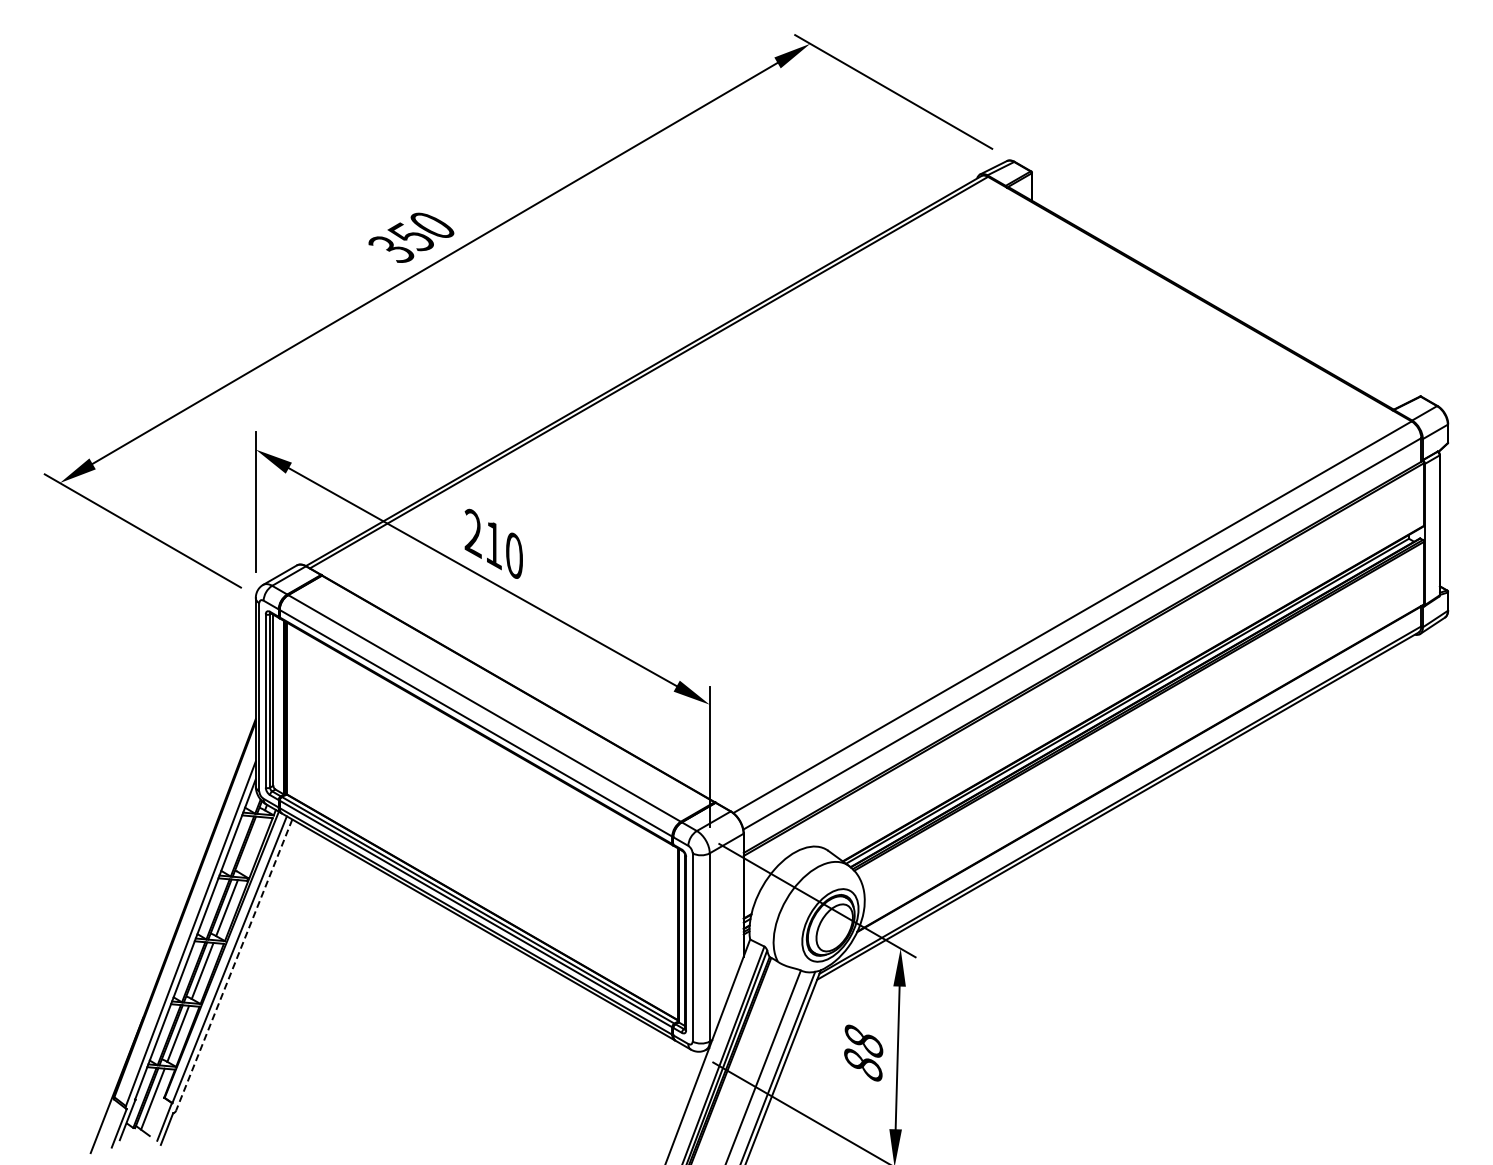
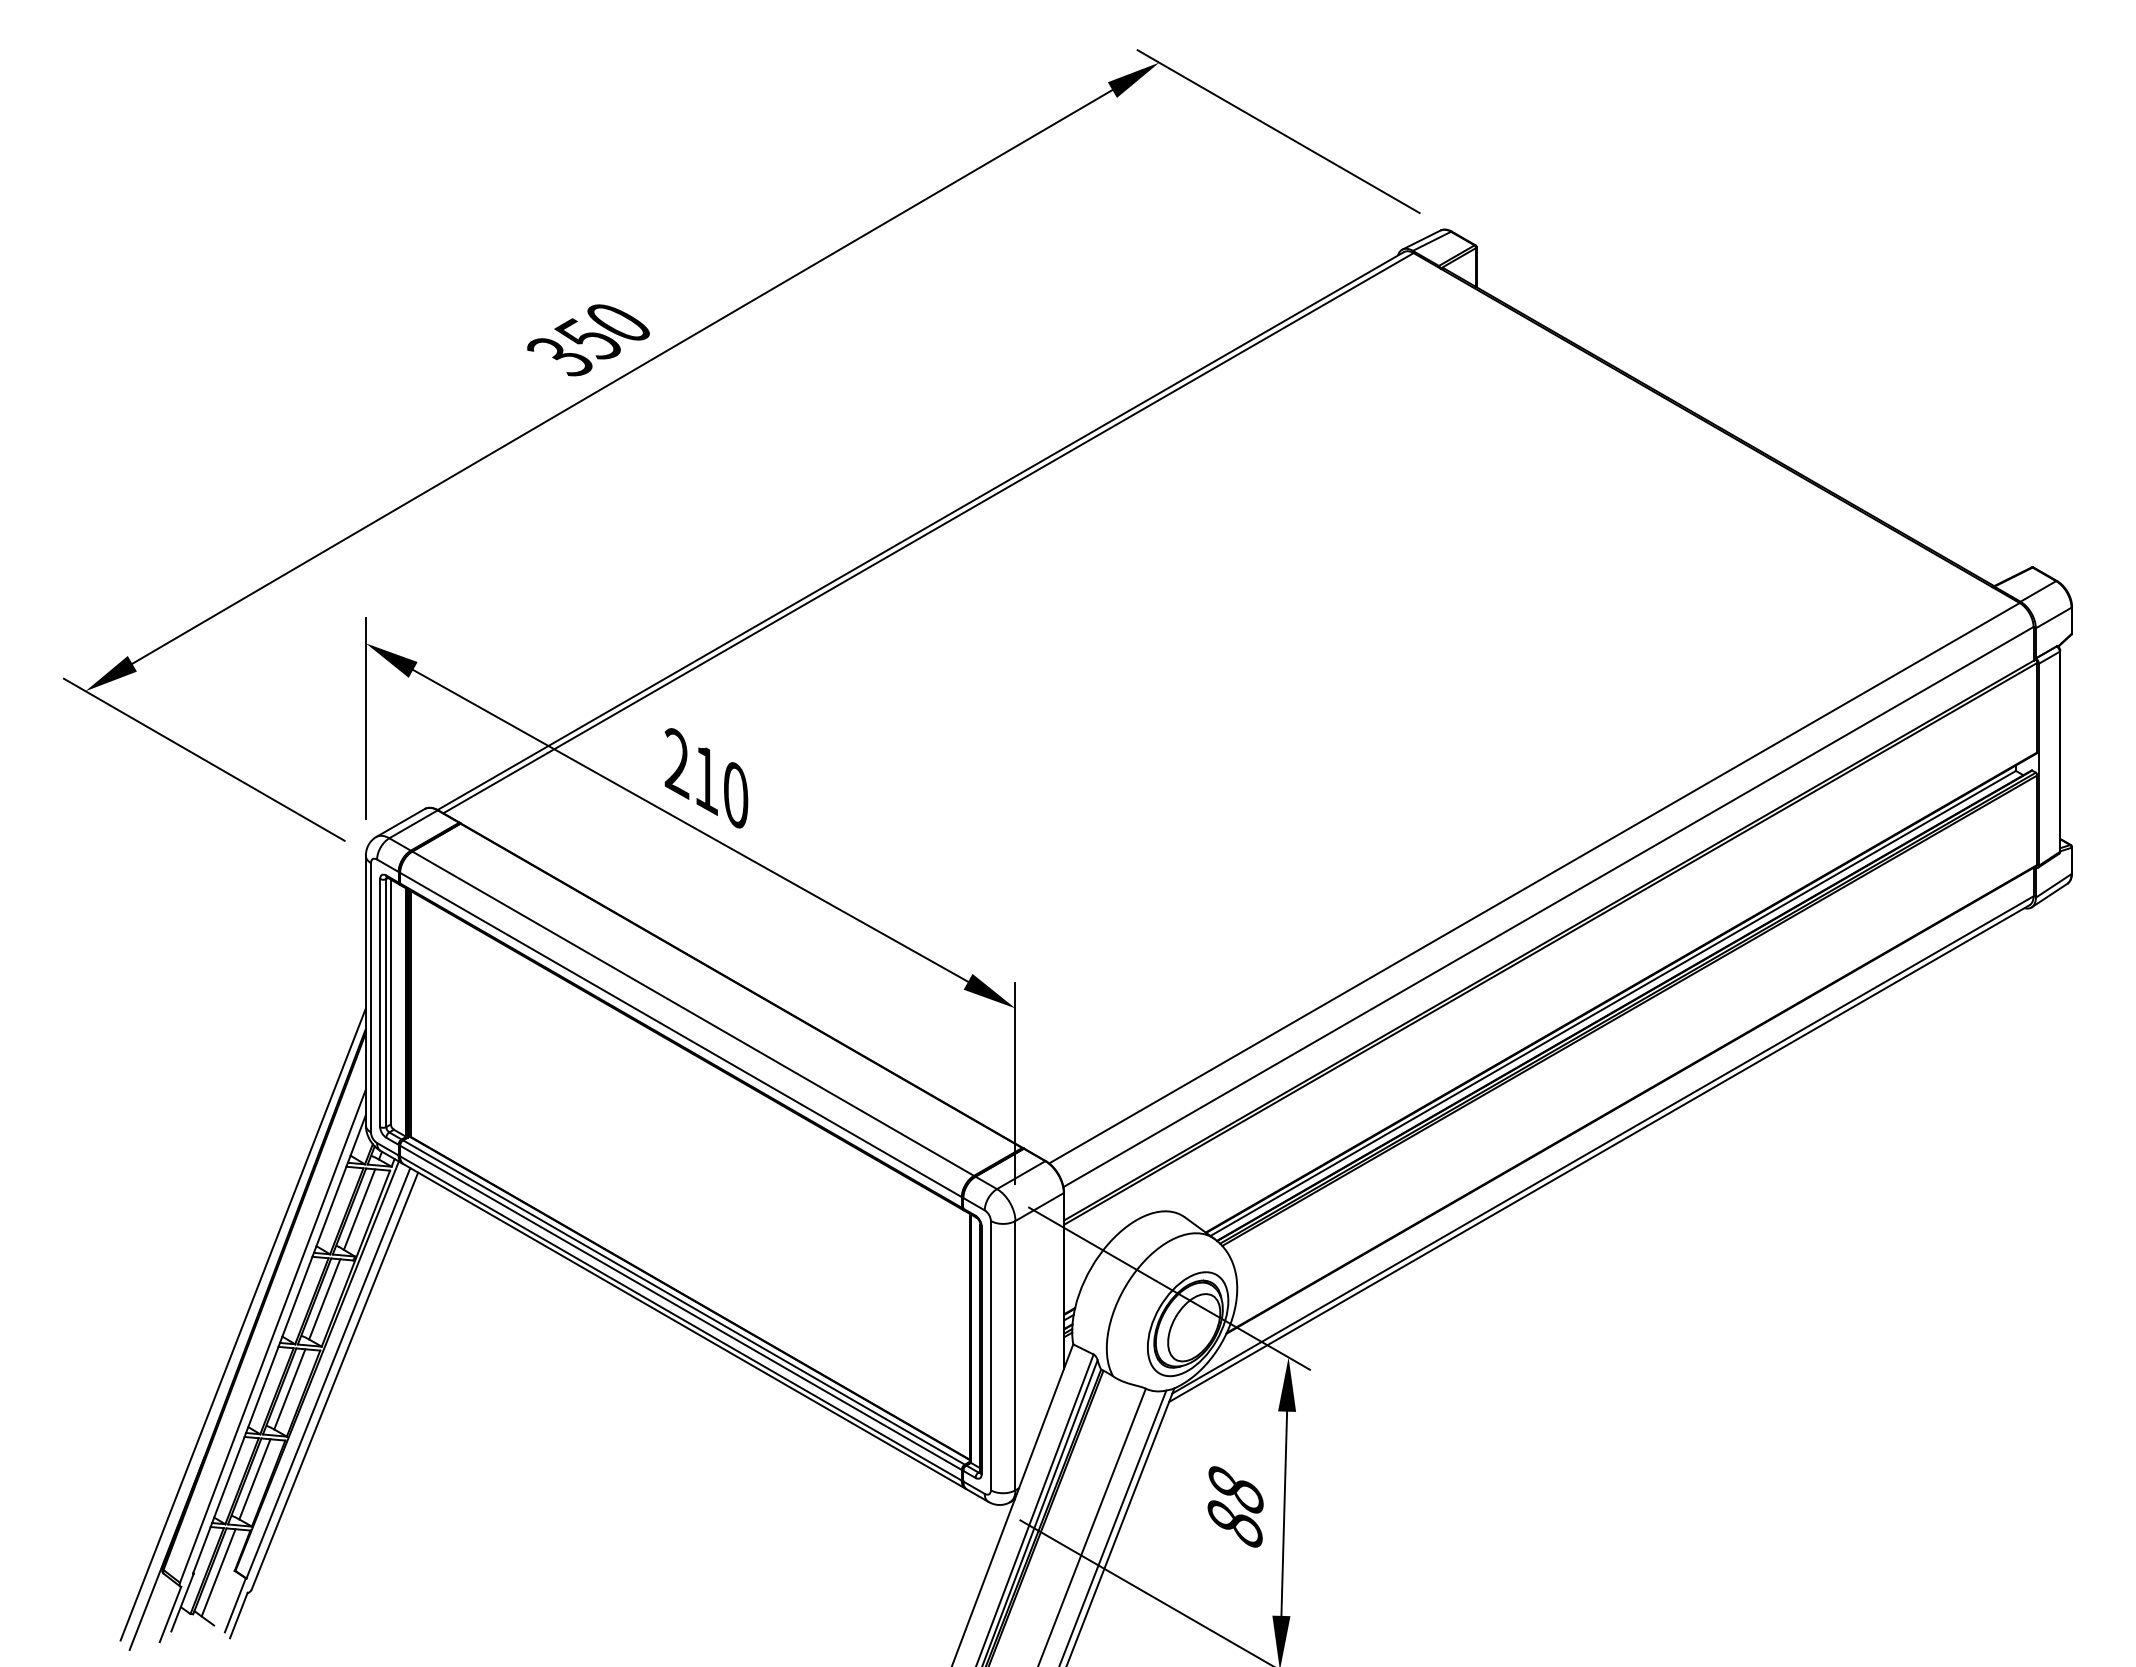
line: (251, 845) -> (359, 1209), added
line: (169, 925) -> (242, 1324), added
line: (234, 965) -> (335, 1381), dashed -> solid

